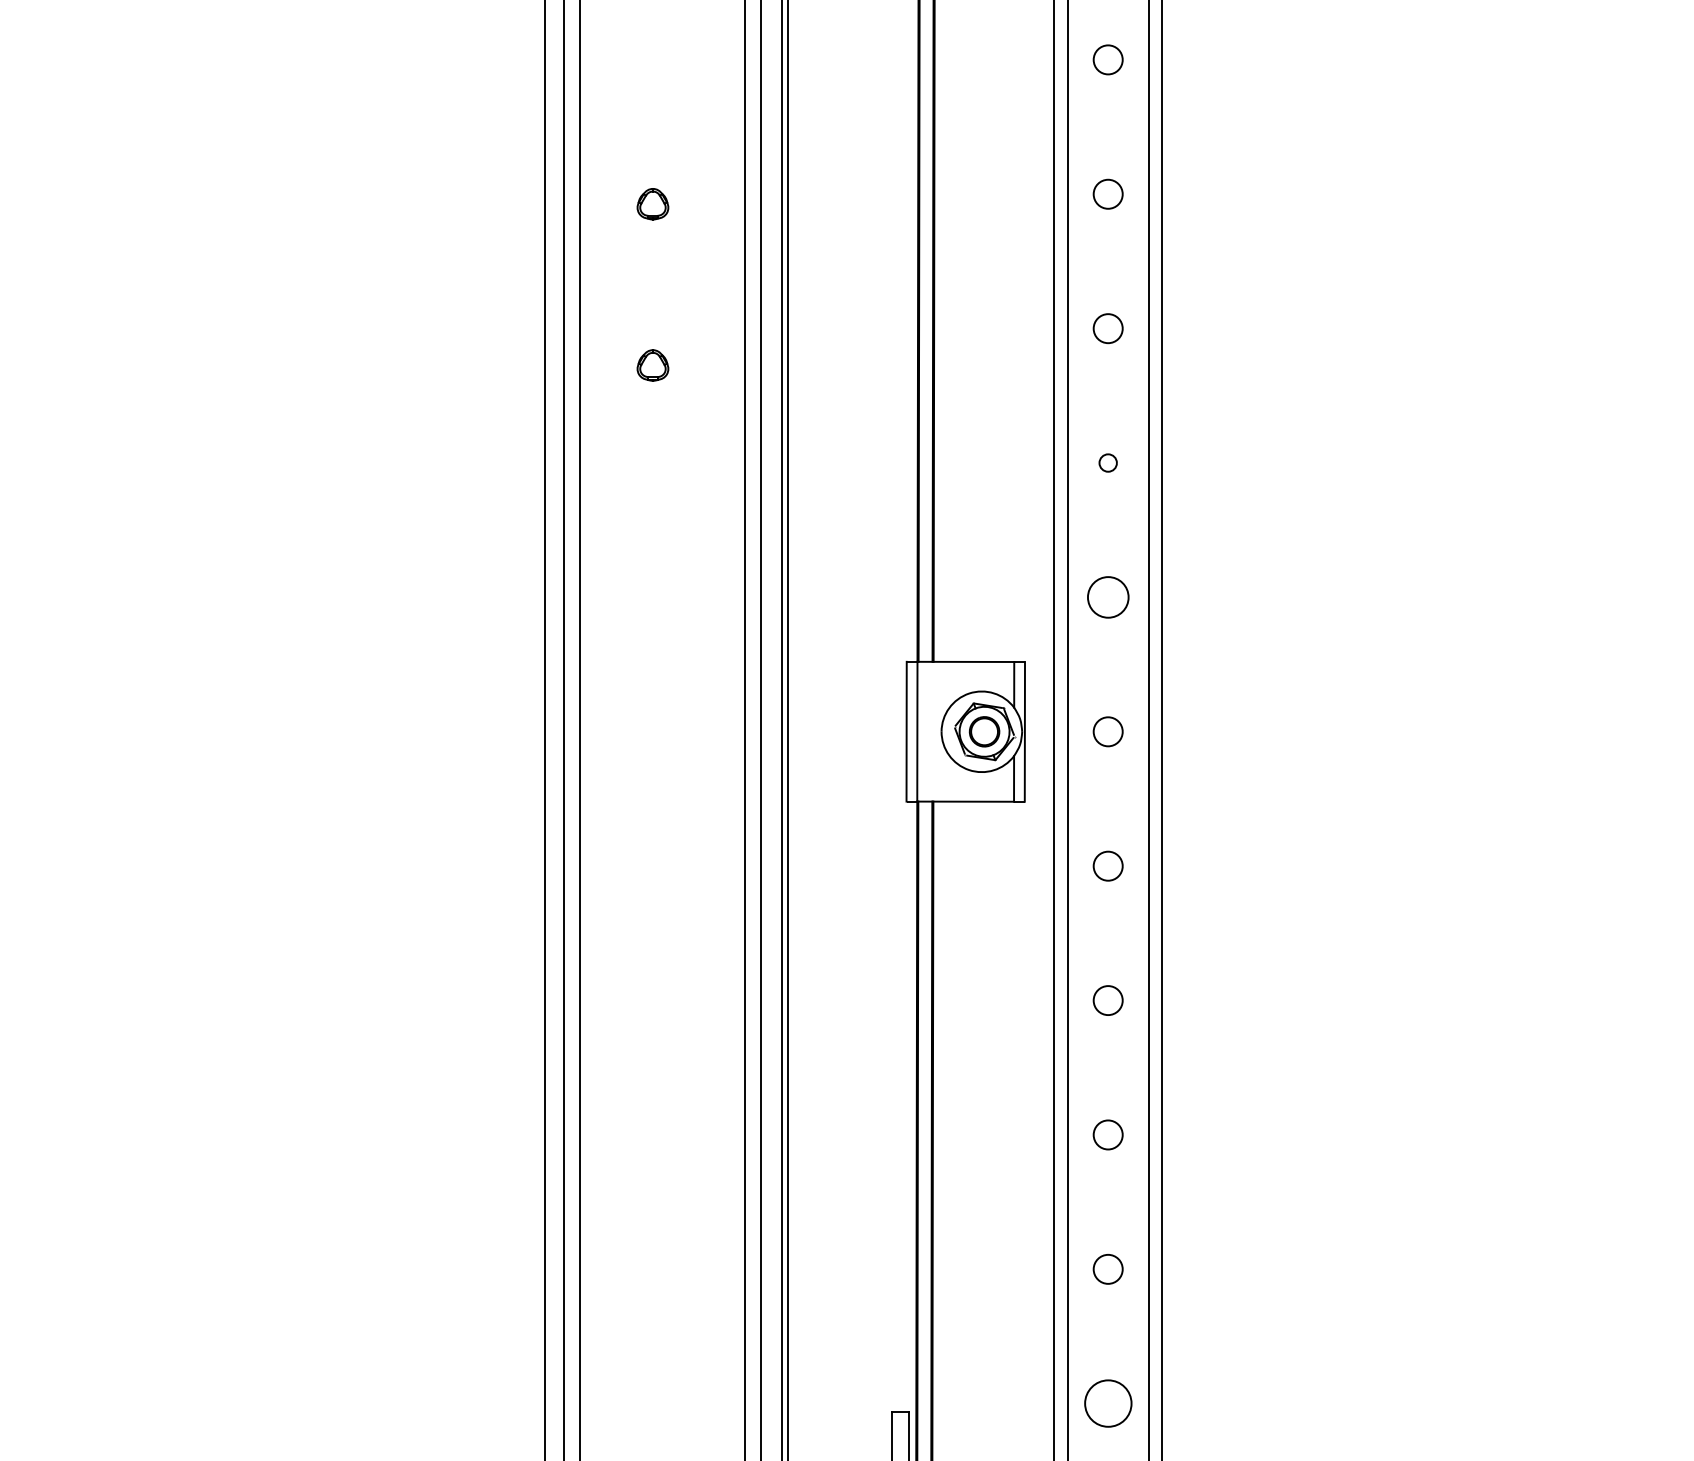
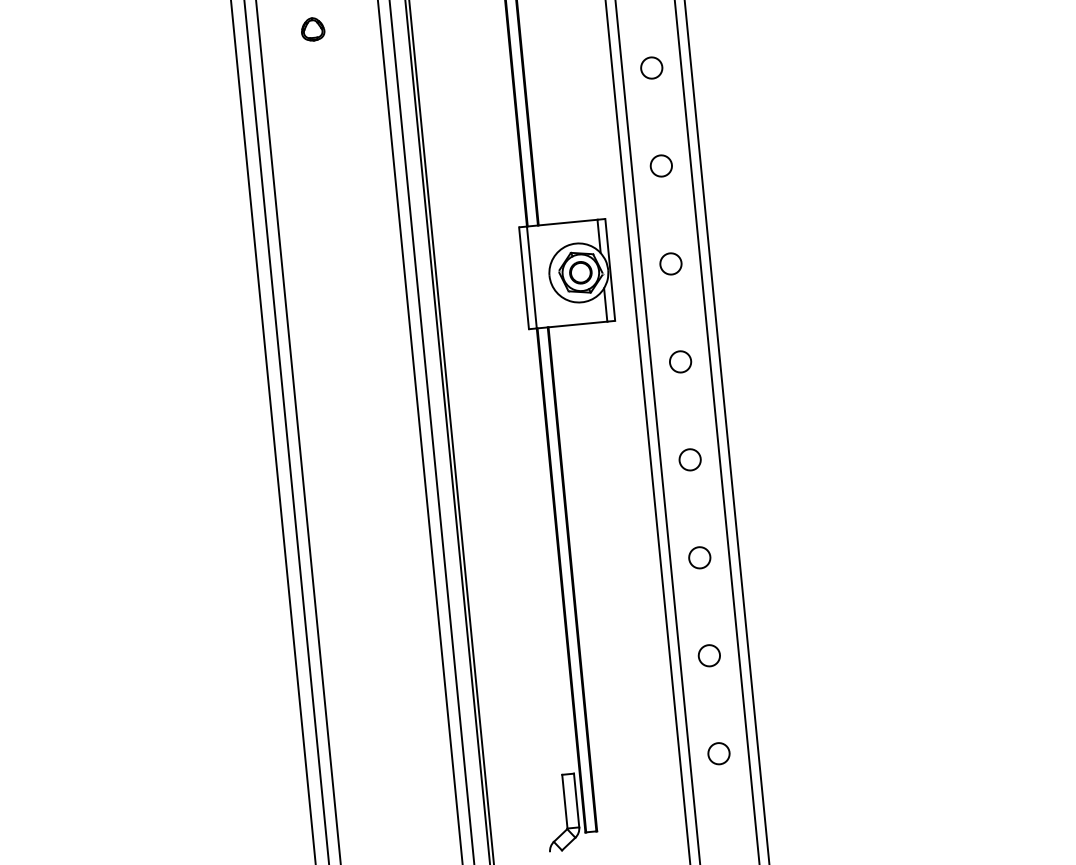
circle: (1107, 462) -> (651, 67), size x1.67
circle: (1107, 597) -> (660, 166), size x0.71
circle: (1107, 1403) -> (718, 753), size x0.62

